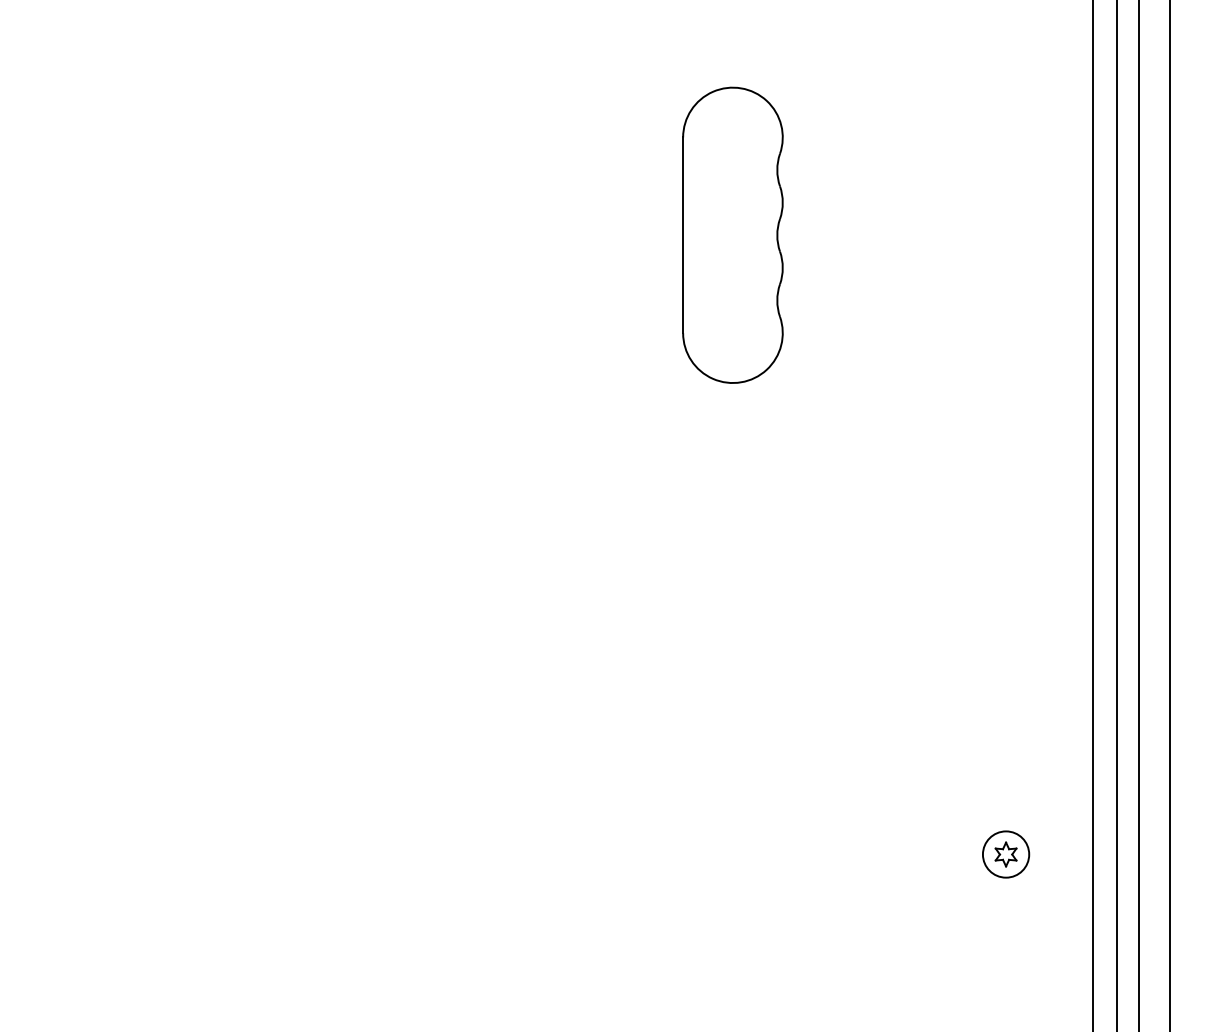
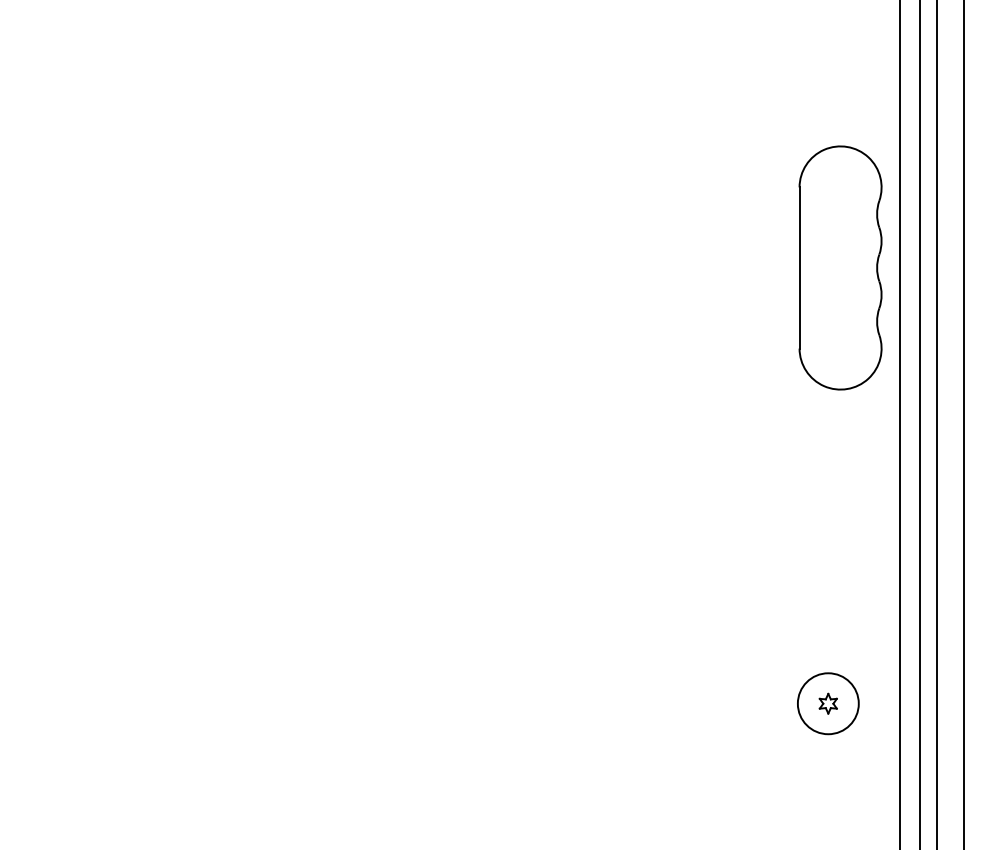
part: (732, 234) -> (840, 267), moved
circle: (1005, 854) -> (827, 703), size x1.6

